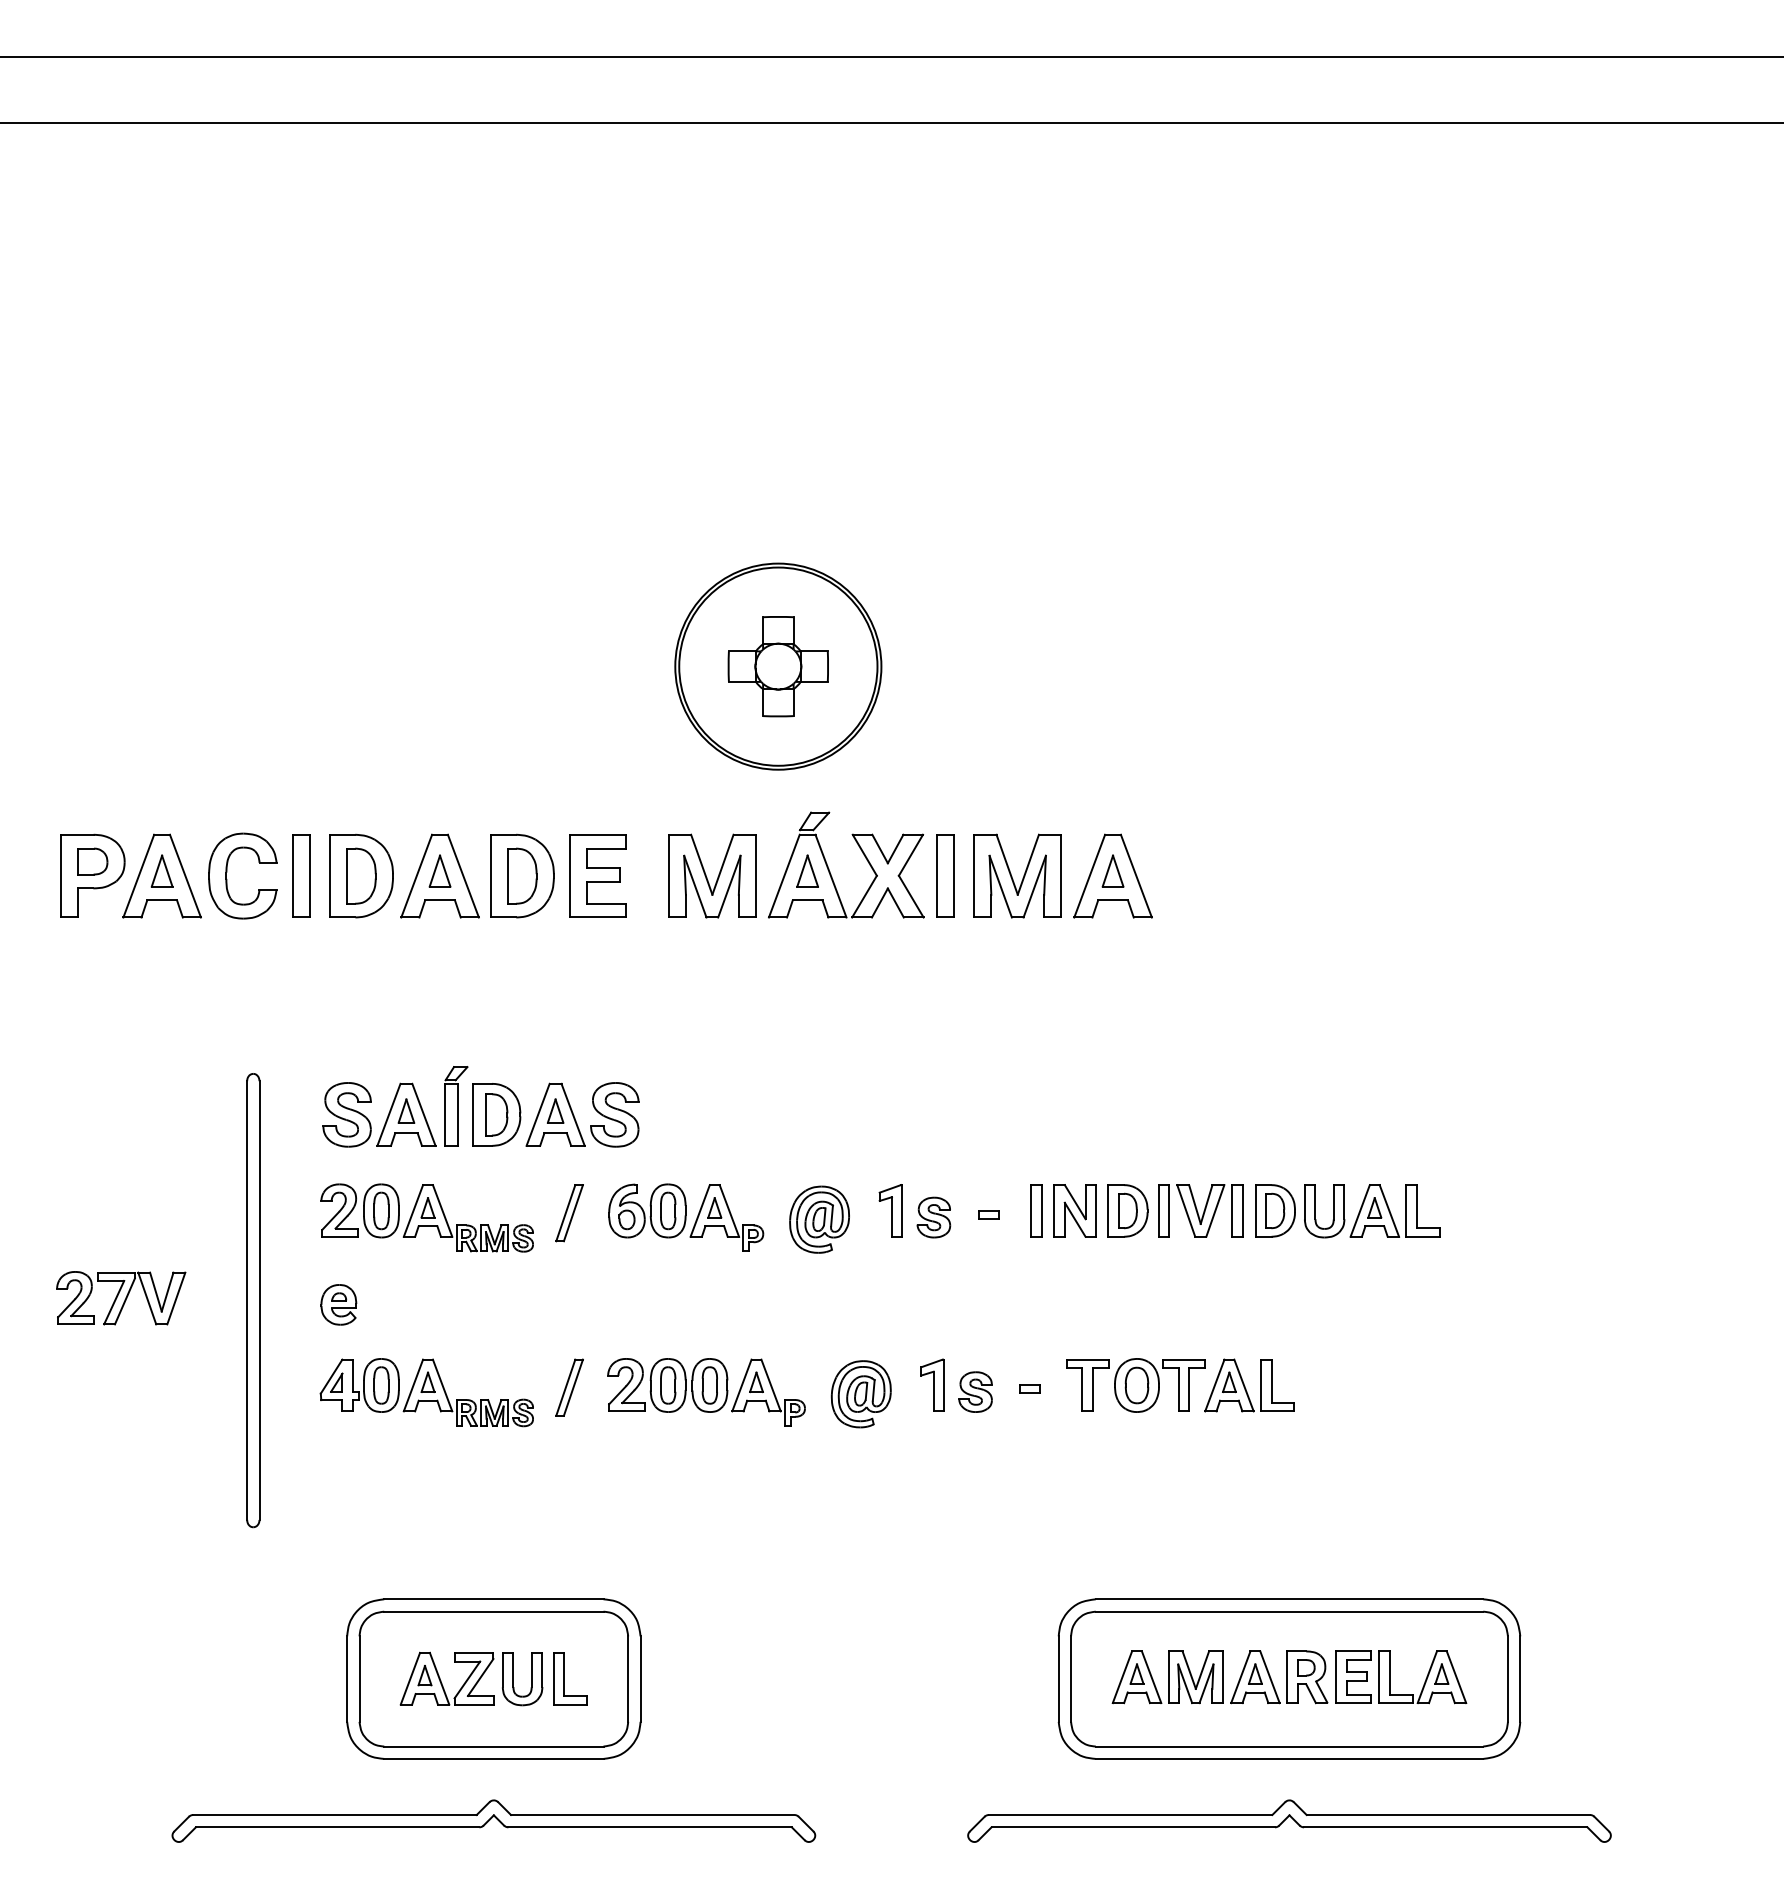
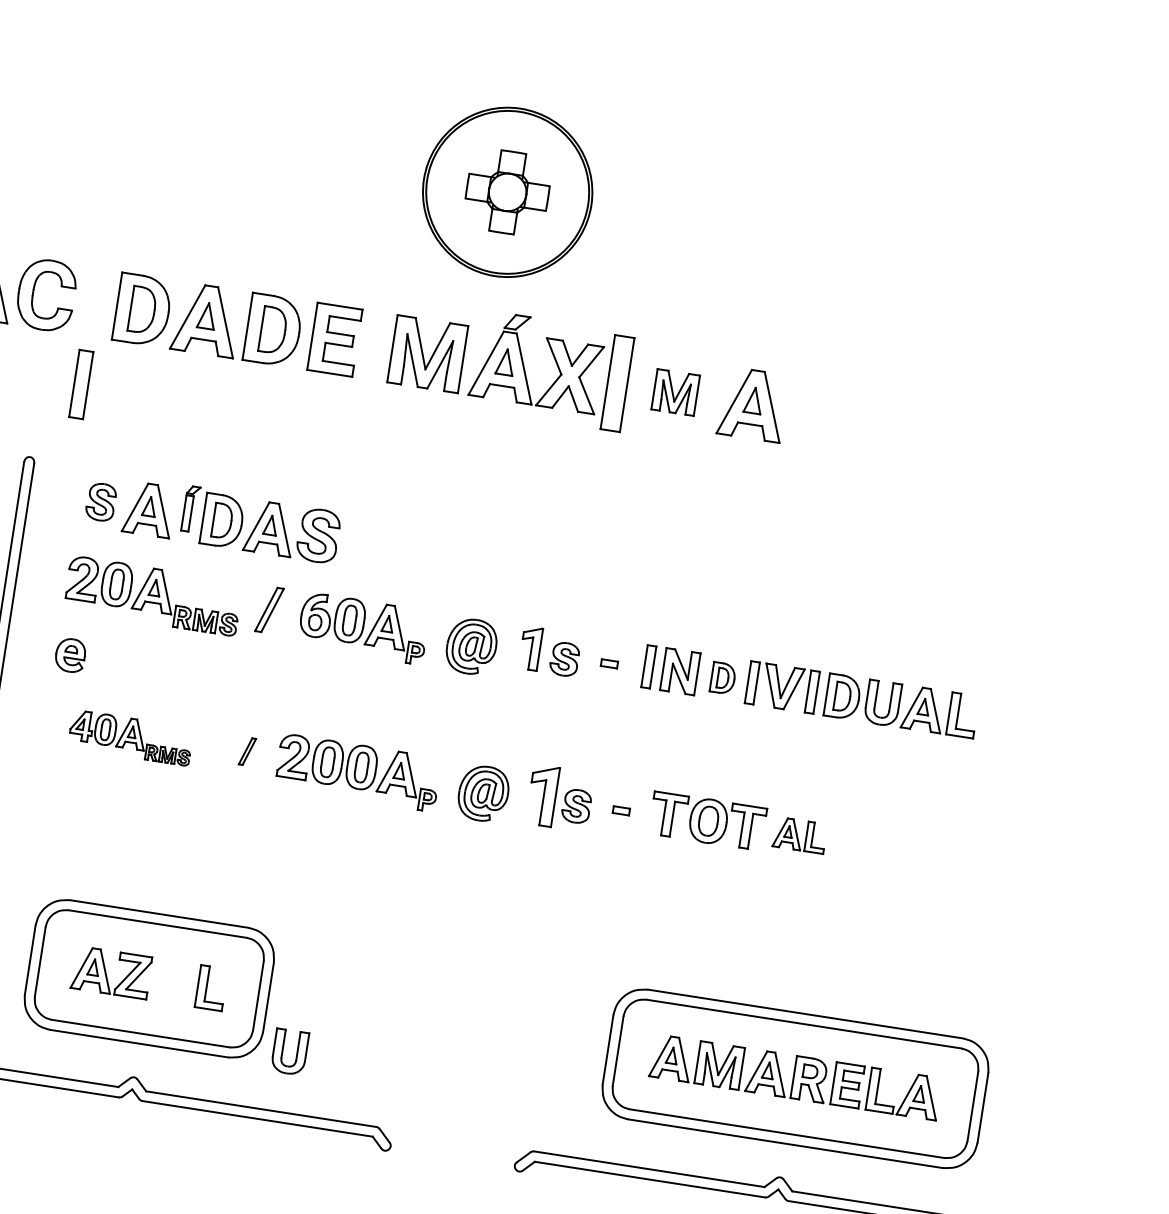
part: (301, 875) -> (81, 384), moved
part: (945, 875) -> (617, 382), size x1.4
part: (1017, 875) -> (675, 392), size x0.6
part: (456, 1106) -> (190, 509), size x0.7
part: (346, 1114) -> (100, 501), size x0.7
part: (1127, 1210) -> (722, 677), size x0.7
part: (932, 1384) -> (542, 794), size x1.4
part: (1249, 1385) -> (799, 835), size x0.7
part: (569, 1387) -> (247, 751), size x0.6
part: (426, 1392) -> (130, 737), size x0.7
part: (513, 1679) -> (282, 1051), moved

